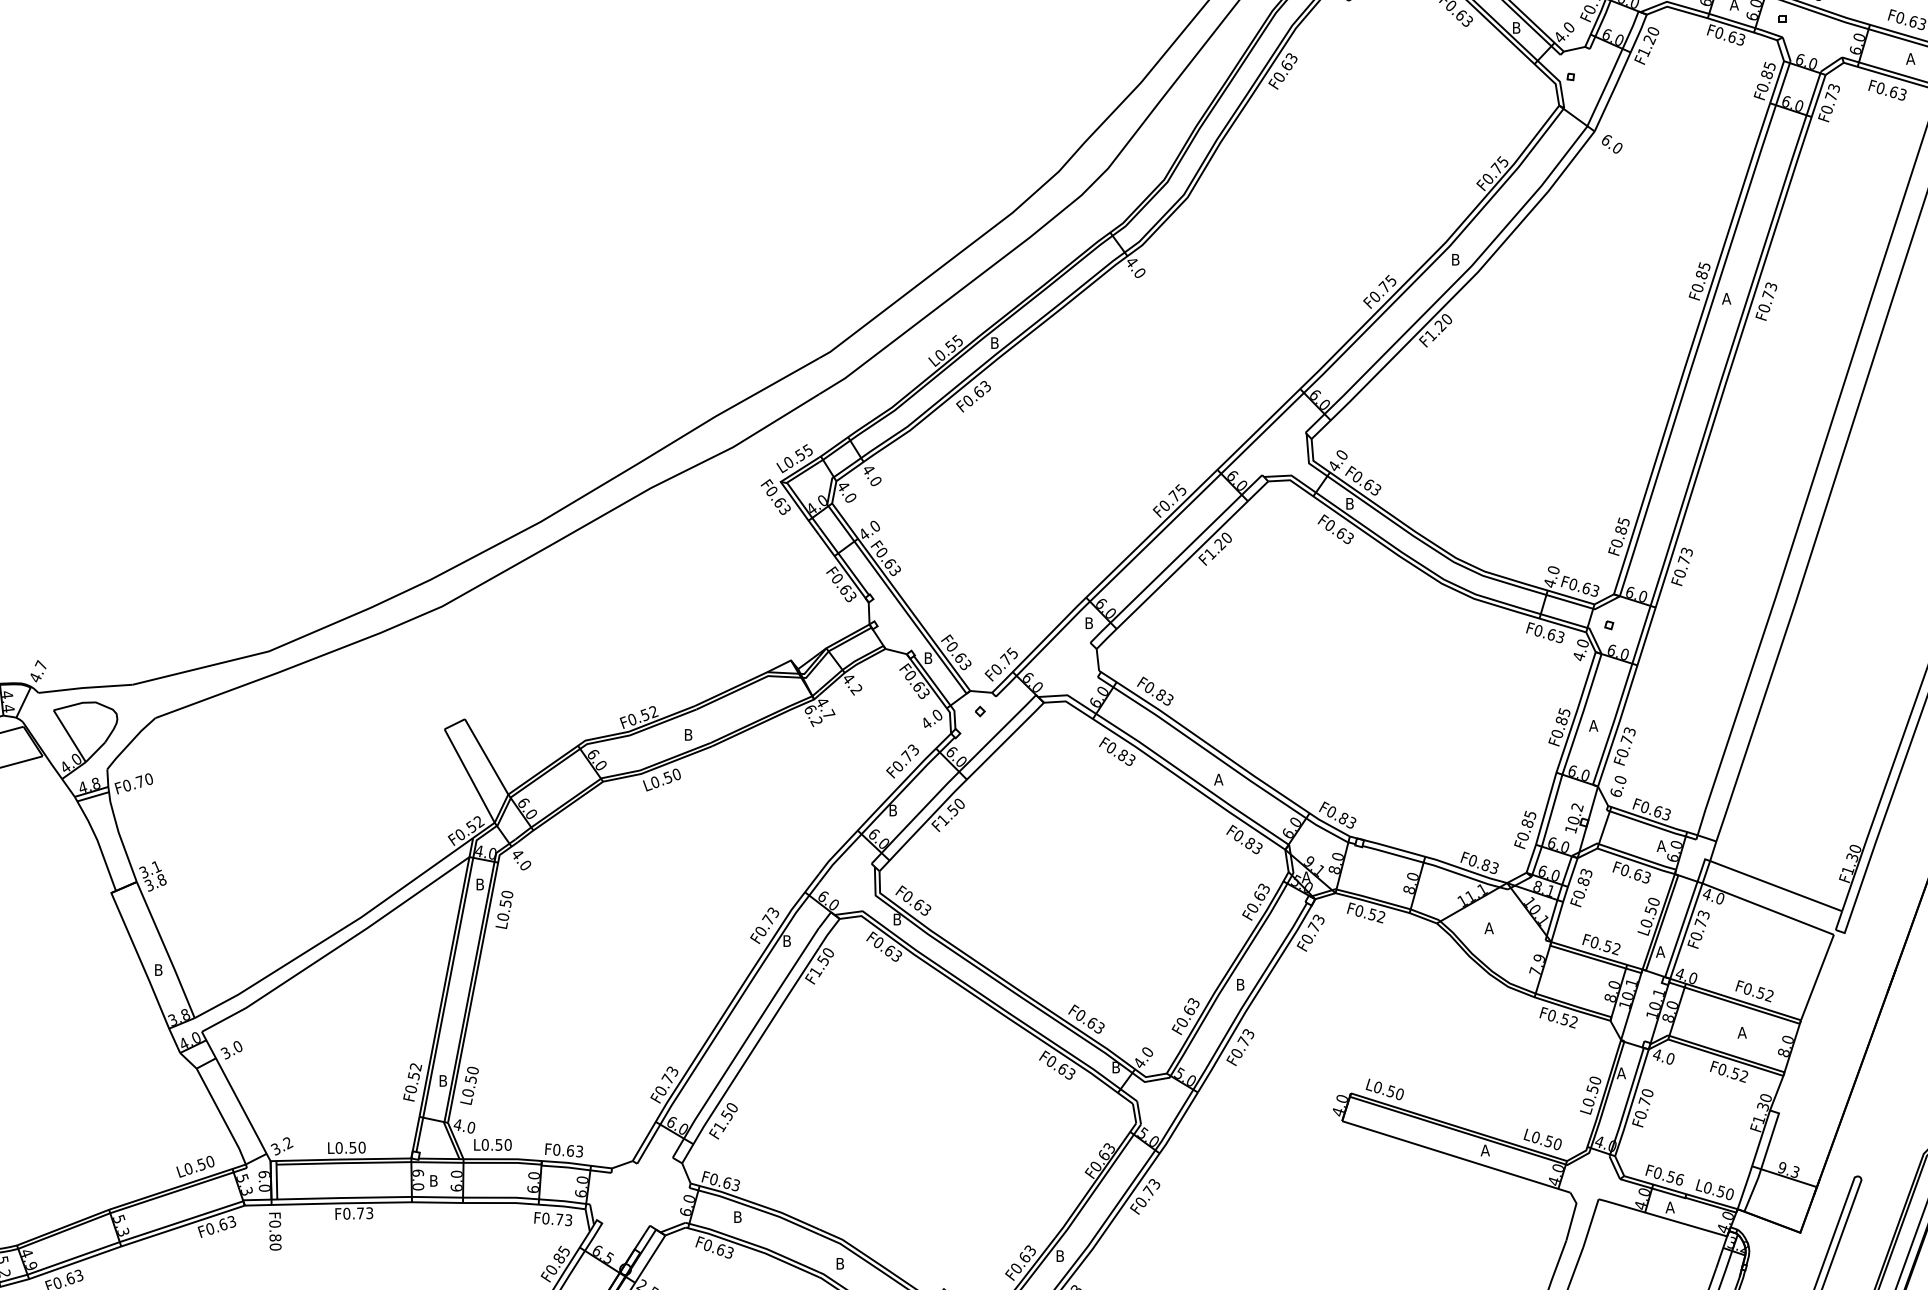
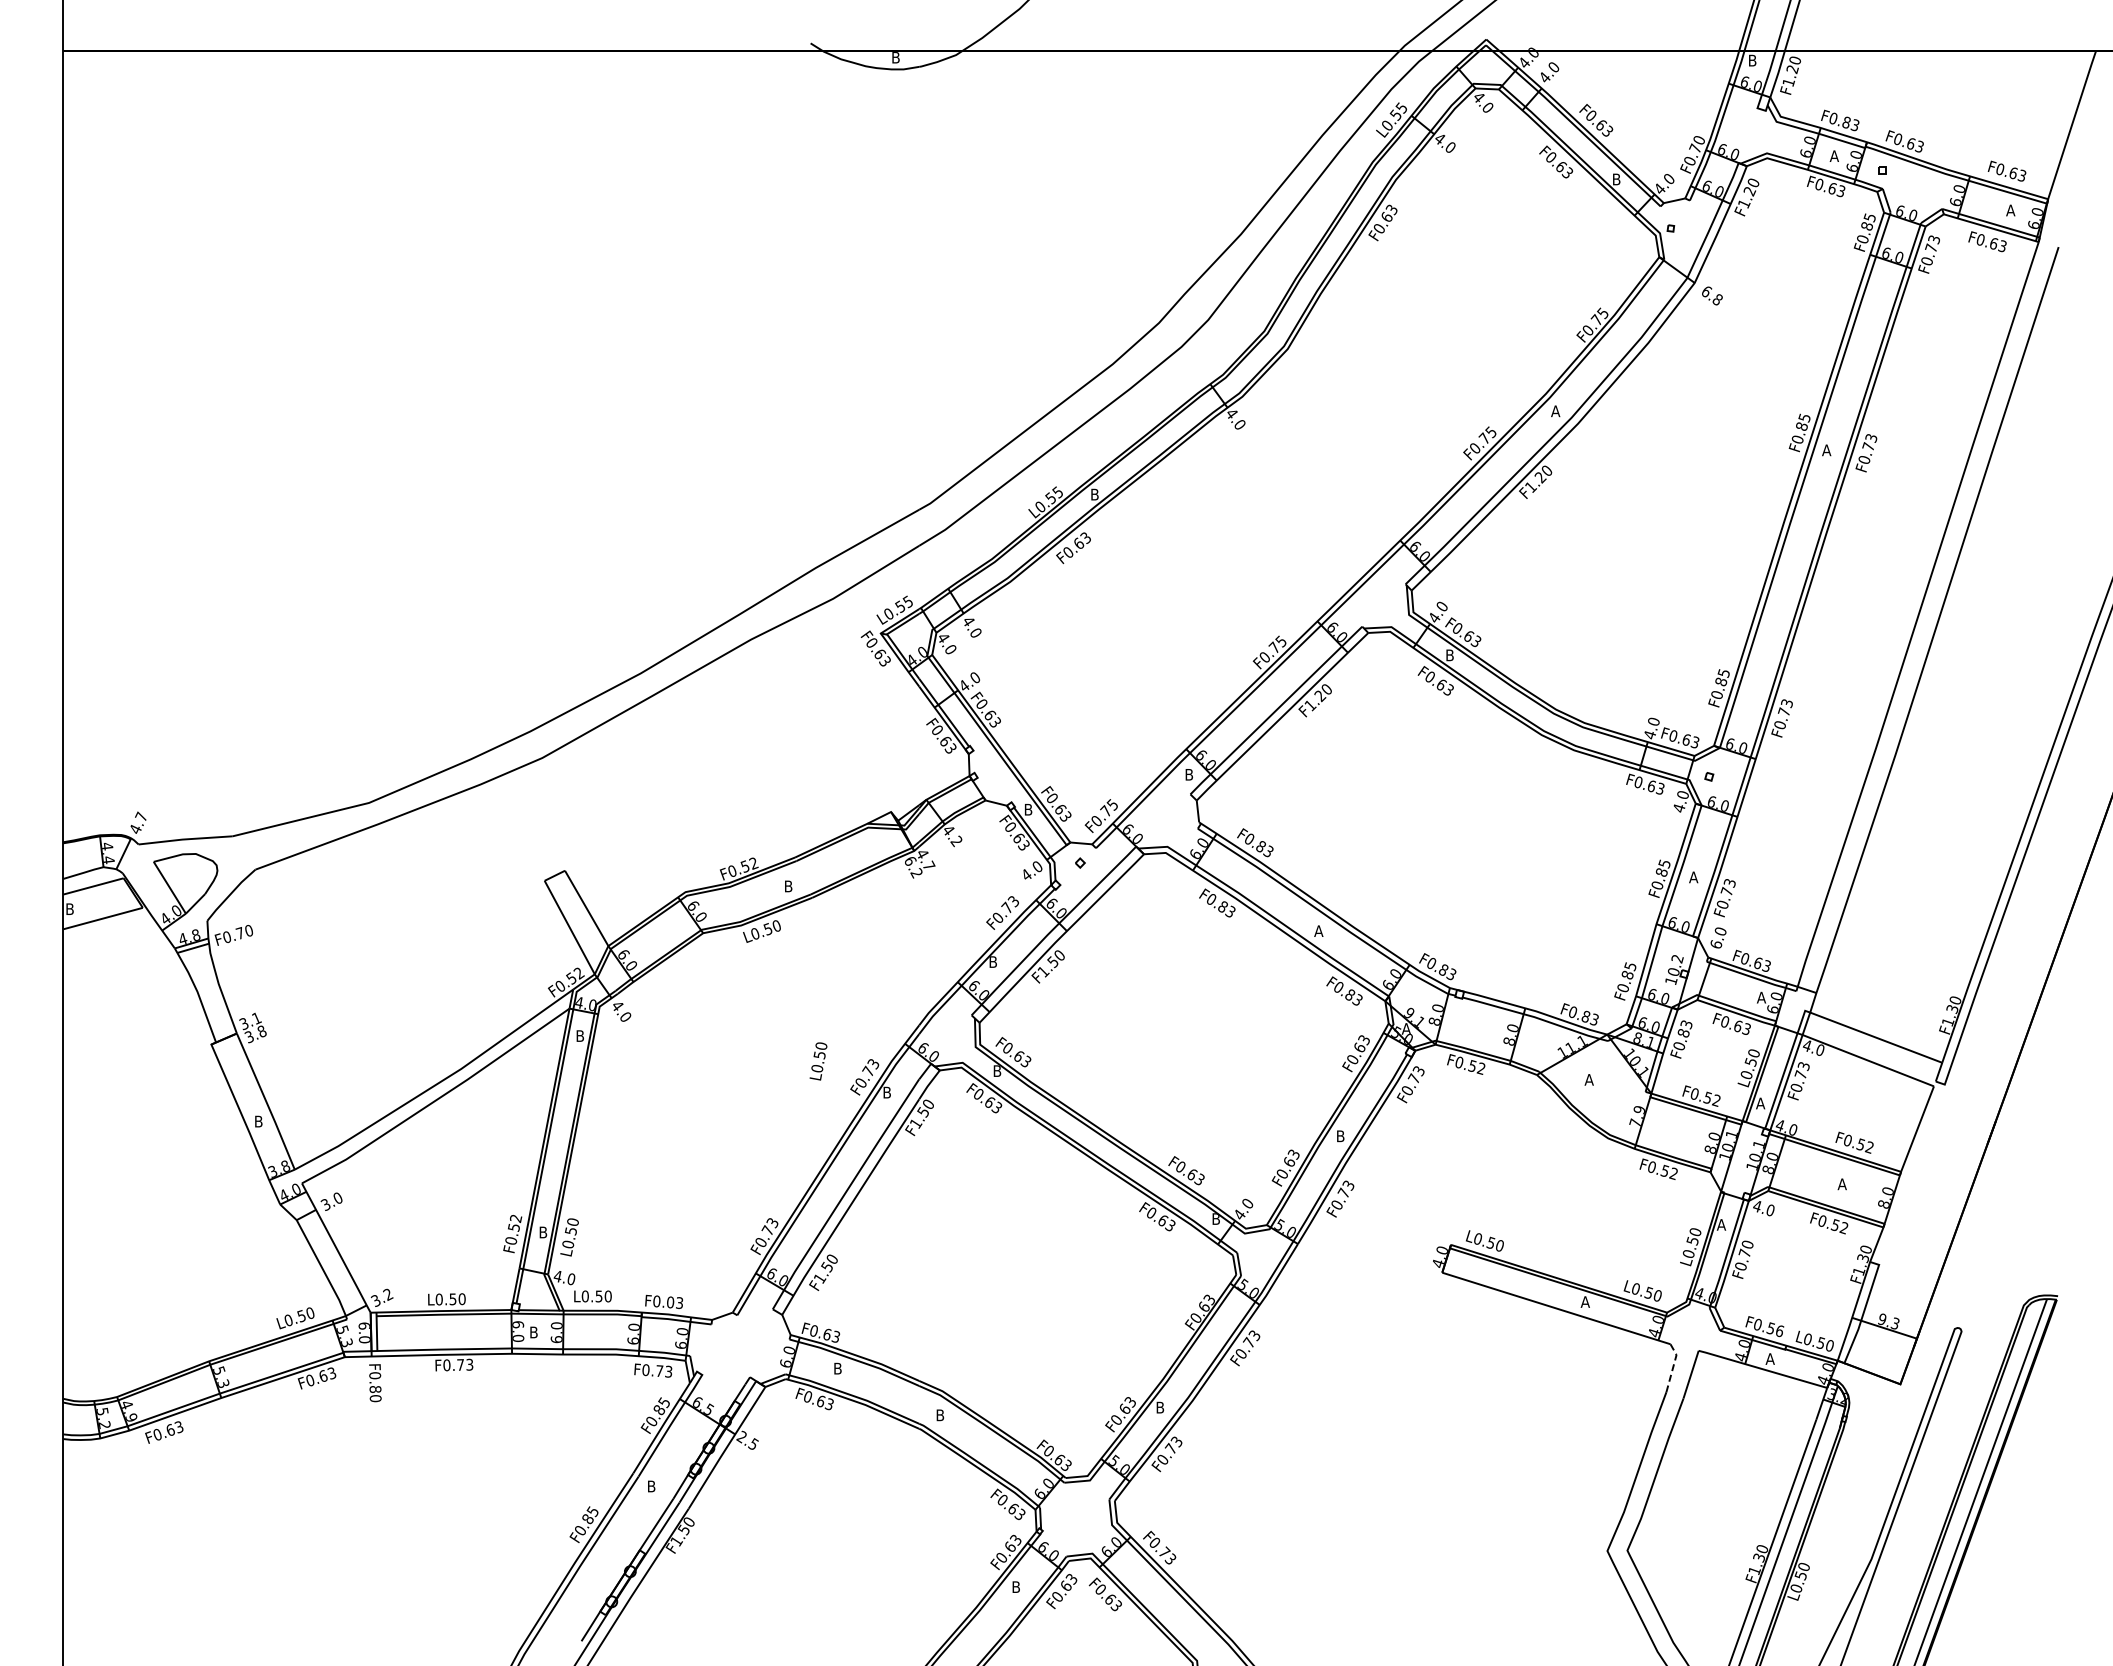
text: (1617, 147) -> (1717, 299), 6.0 -> 6.8
text: (1455, 259) -> (1555, 411), B -> A
text: (504, 909) -> (818, 1061), moved
text: (570, 1150) -> (670, 1302), F0.63 -> F0.03
line: (1573, 1215) -> (1673, 1367), solid -> dashed

